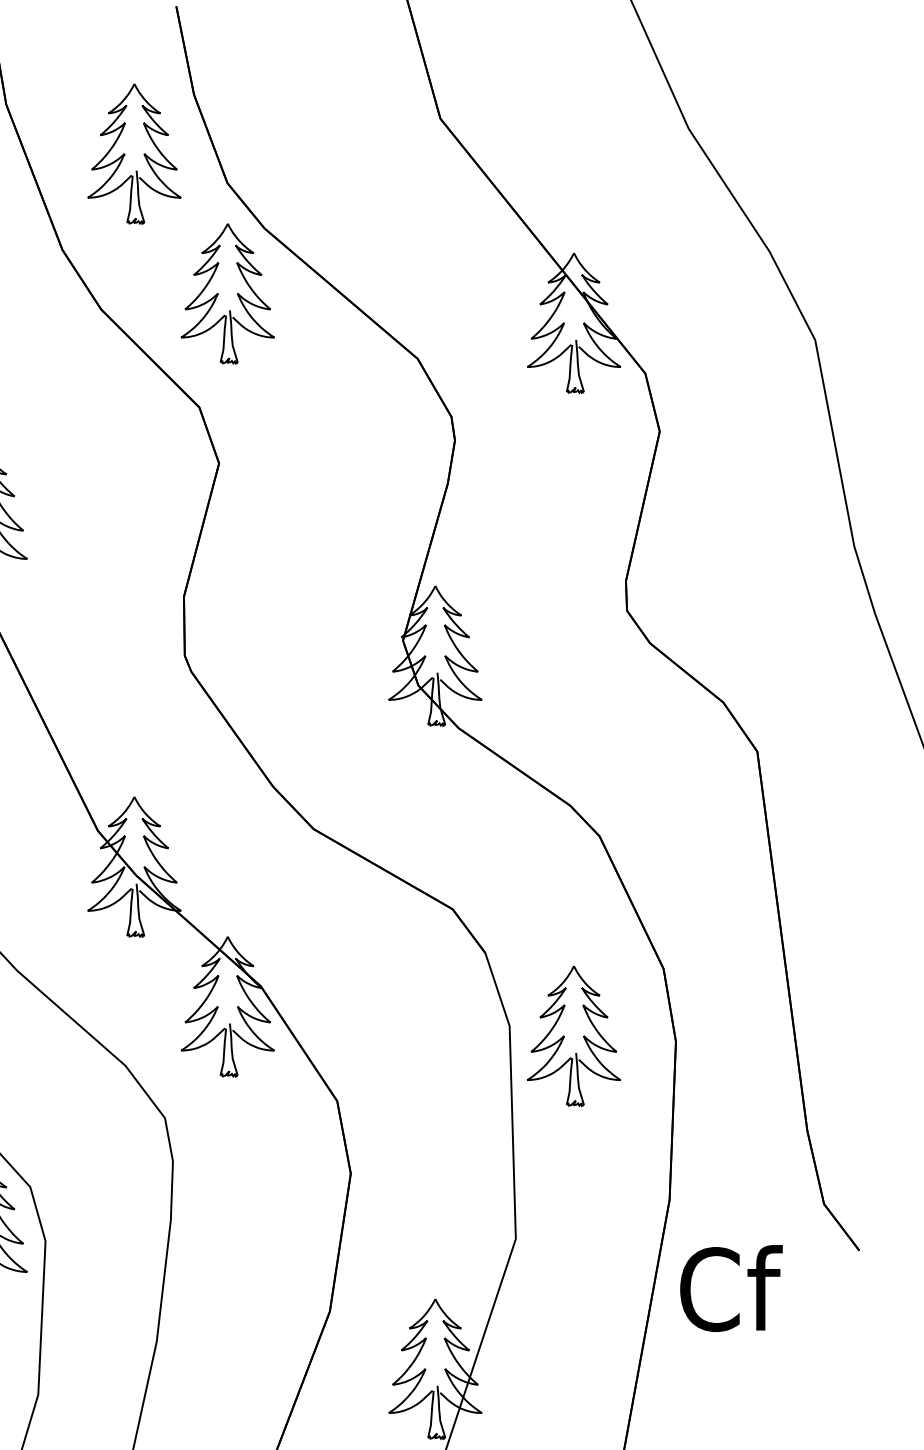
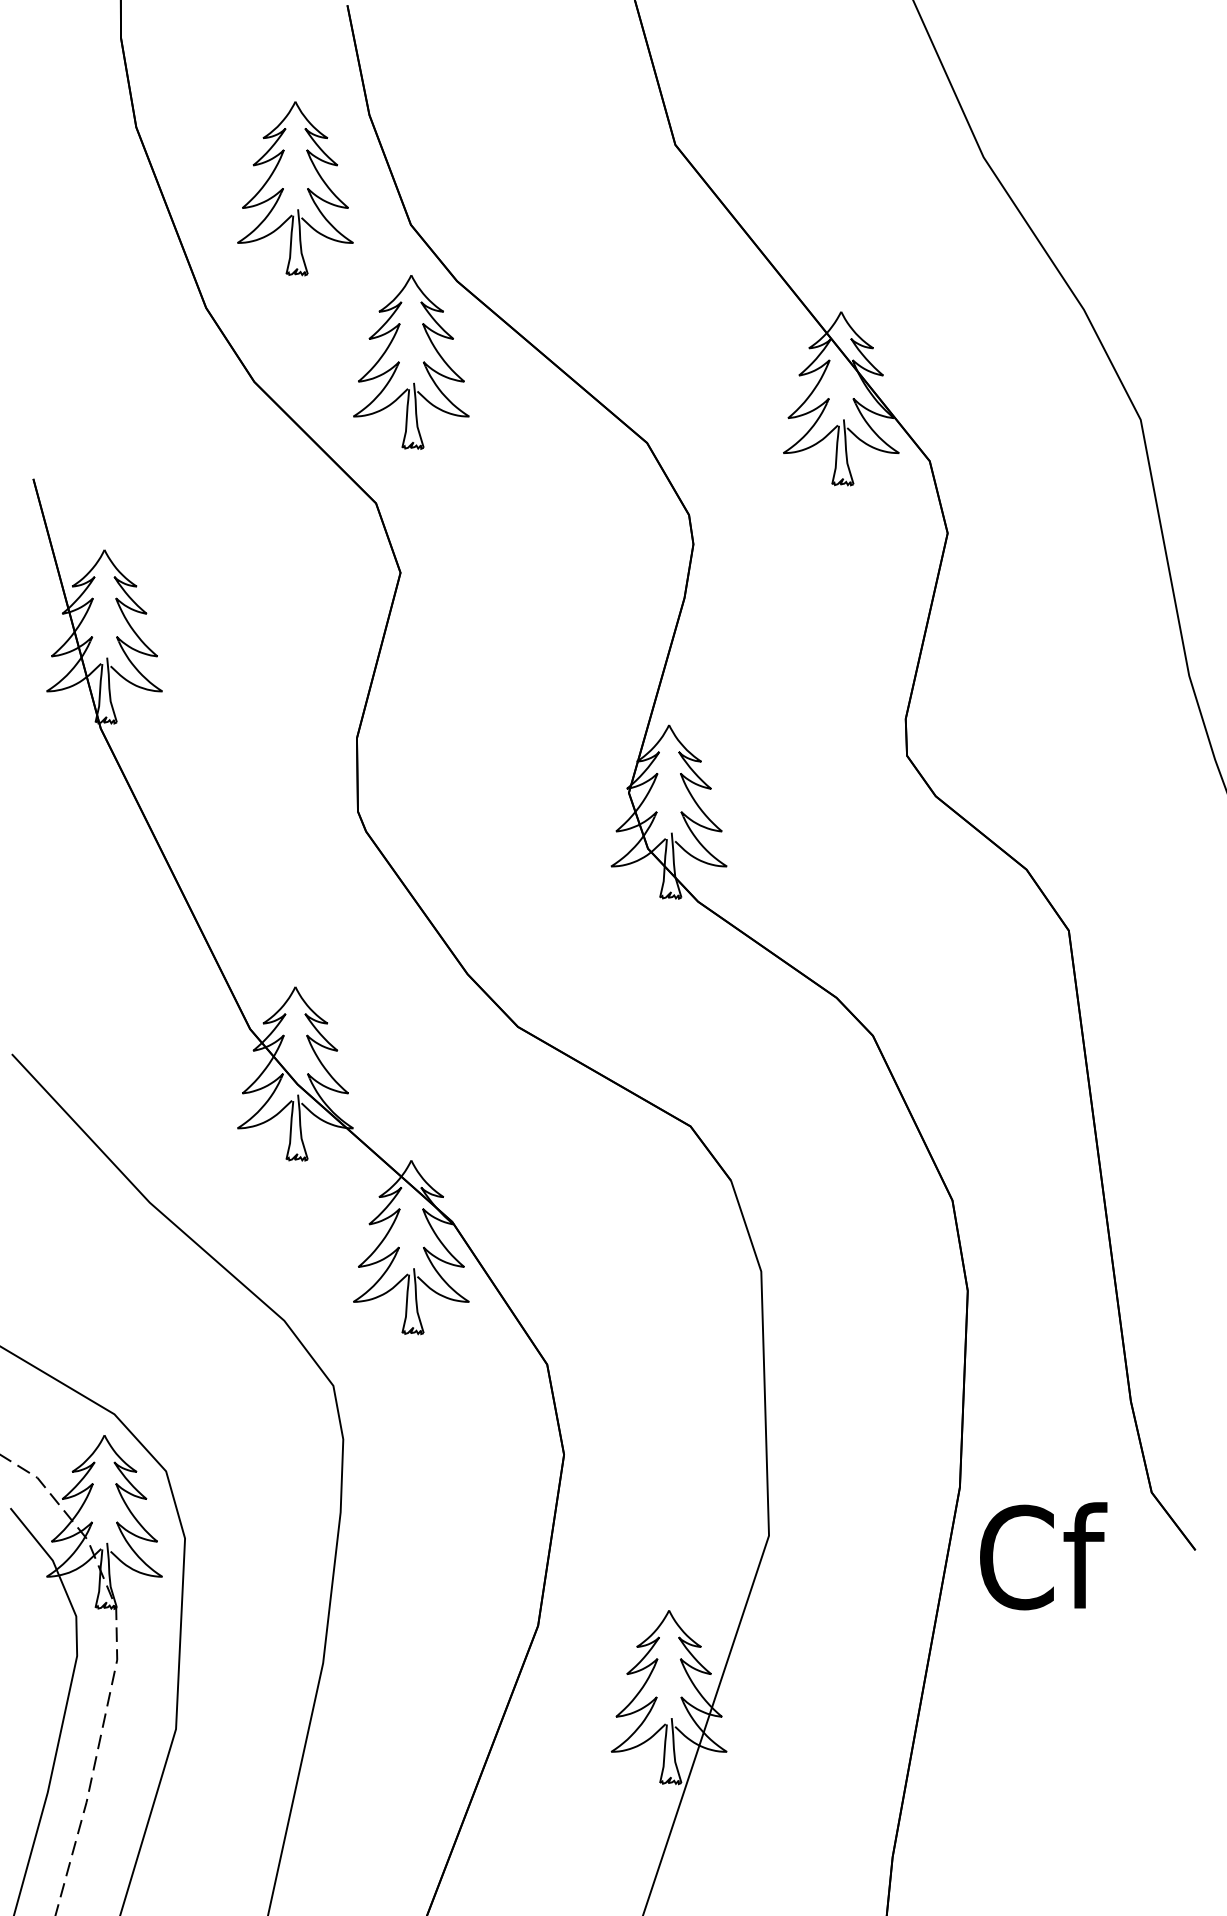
part: (583, 1036) -> (852, 1284), removed
text: (731, 1288) -> (1043, 1556), moved

